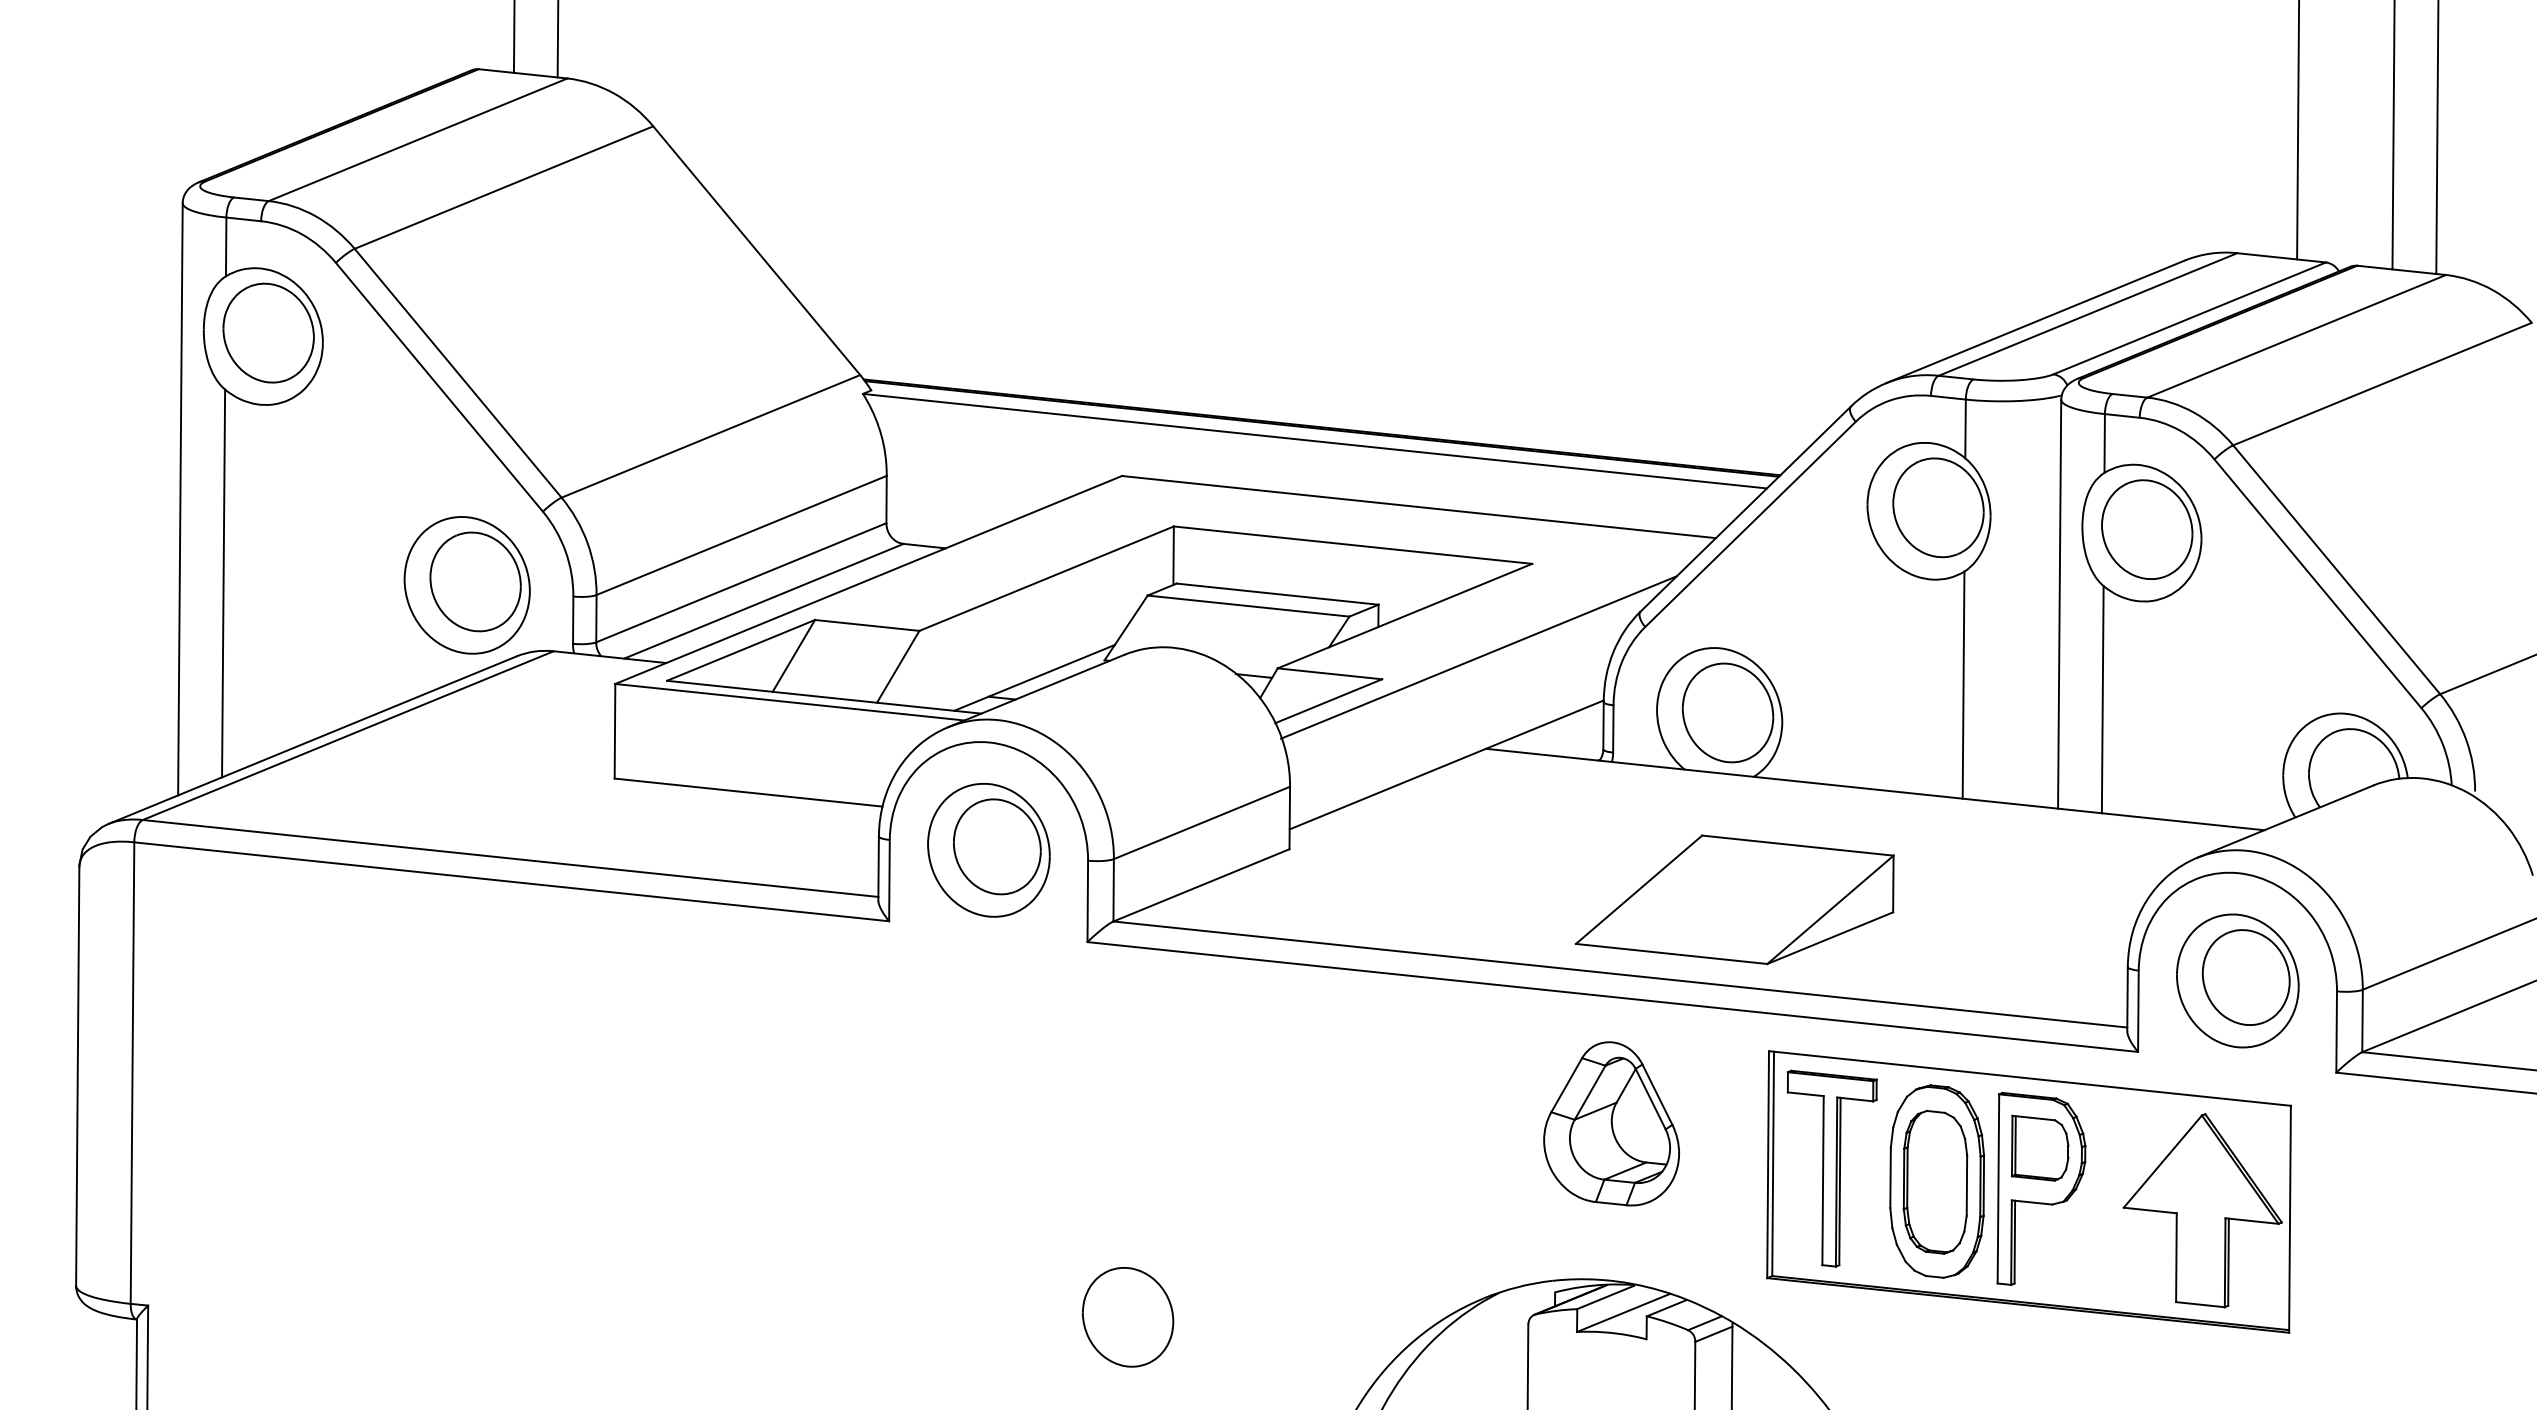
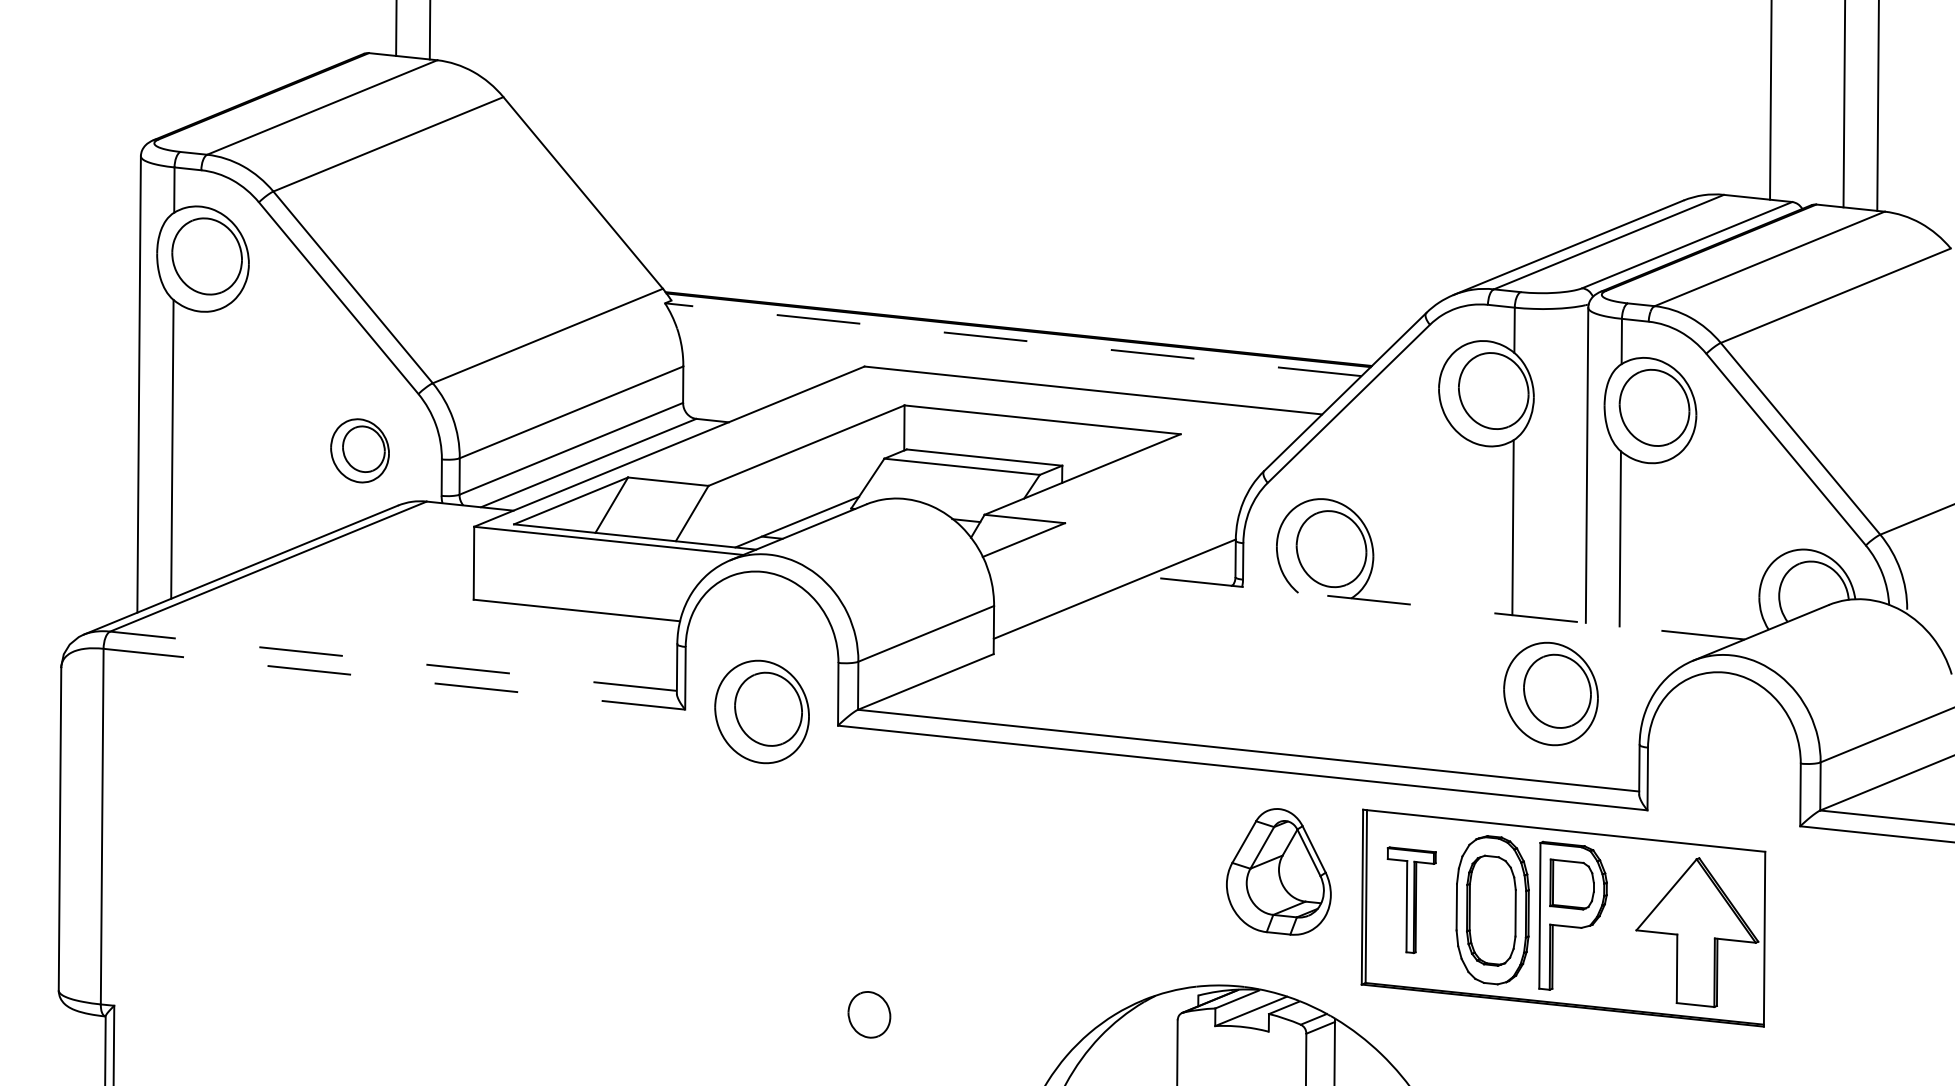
line: (1314, 441) -> (1012, 339), solid -> dashed
part: (466, 585) -> (359, 450), size x0.6
line: (1478, 657) -> (1139, 506), removed
line: (1874, 789) -> (1444, 608), solid -> dashed
part: (988, 850) -> (761, 712), moved
line: (510, 858) -> (393, 661), solid -> dashed
line: (511, 881) -> (394, 678), solid -> dashed
part: (1734, 899) -> (1336, 692), removed
part: (2237, 980) -> (1550, 693), moved
part: (1611, 1123) -> (1278, 871), moved
part: (1831, 1168) -> (1411, 900), size x0.7
part: (1128, 1317) -> (869, 1014), size x0.6

